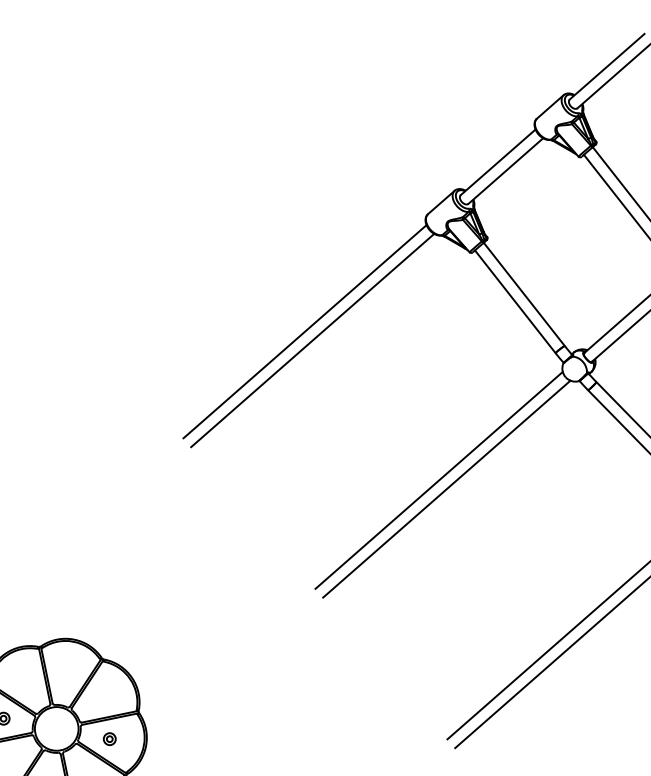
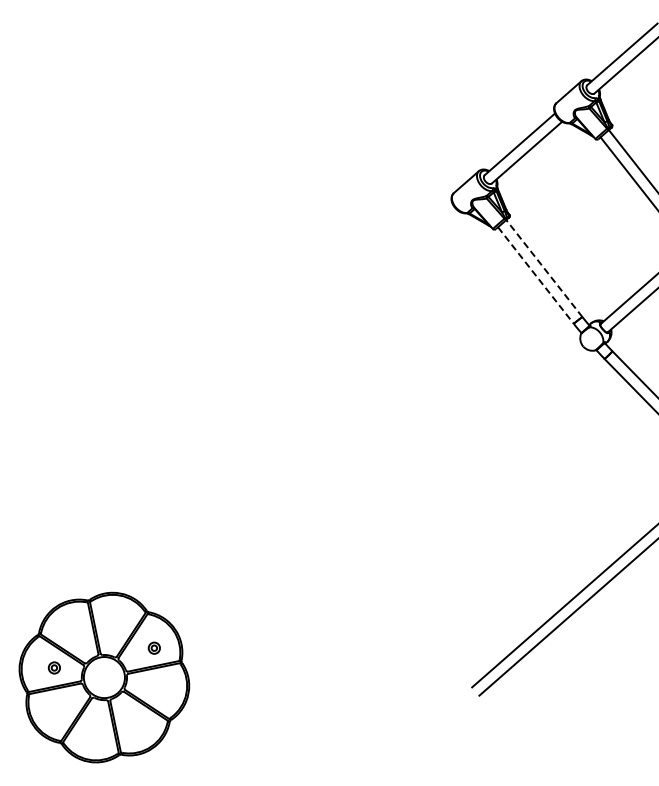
line: (524, 294) -> (544, 268), solid -> dashed
line: (515, 302) -> (536, 276), solid -> dashed
line: (304, 331) -> (337, 303), removed
line: (311, 339) -> (344, 311), removed
line: (438, 480) -> (463, 443), removed
line: (446, 488) -> (471, 451), removed
part: (108, 738) -> (153, 647), moved

